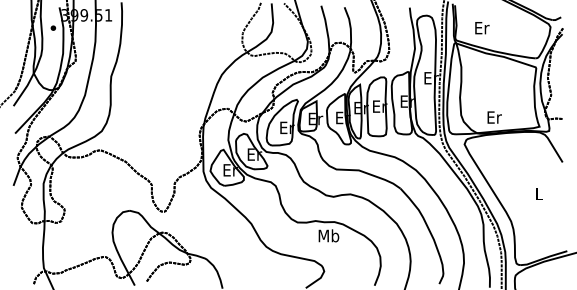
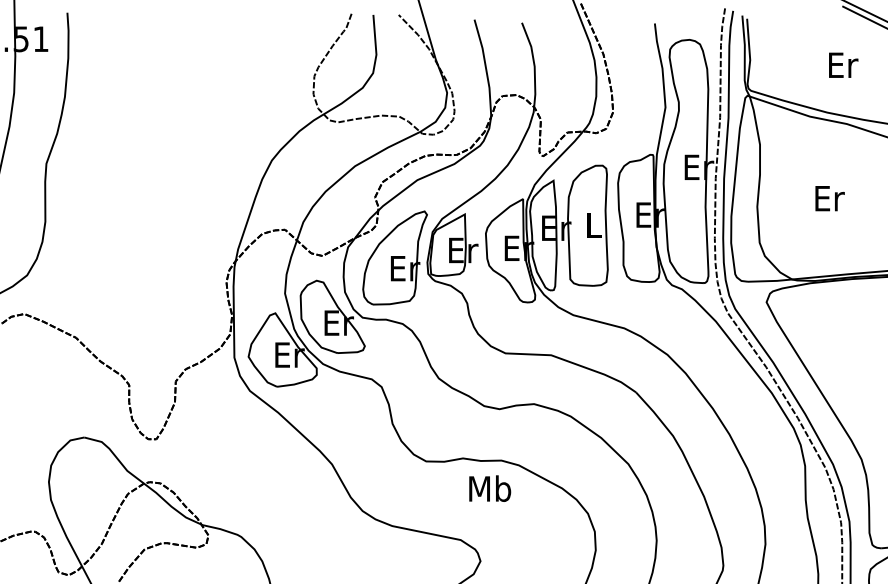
text: (482, 28) -> (843, 66), moved
text: (380, 106) -> (595, 225), Er -> L
text: (494, 117) -> (829, 198), moved

